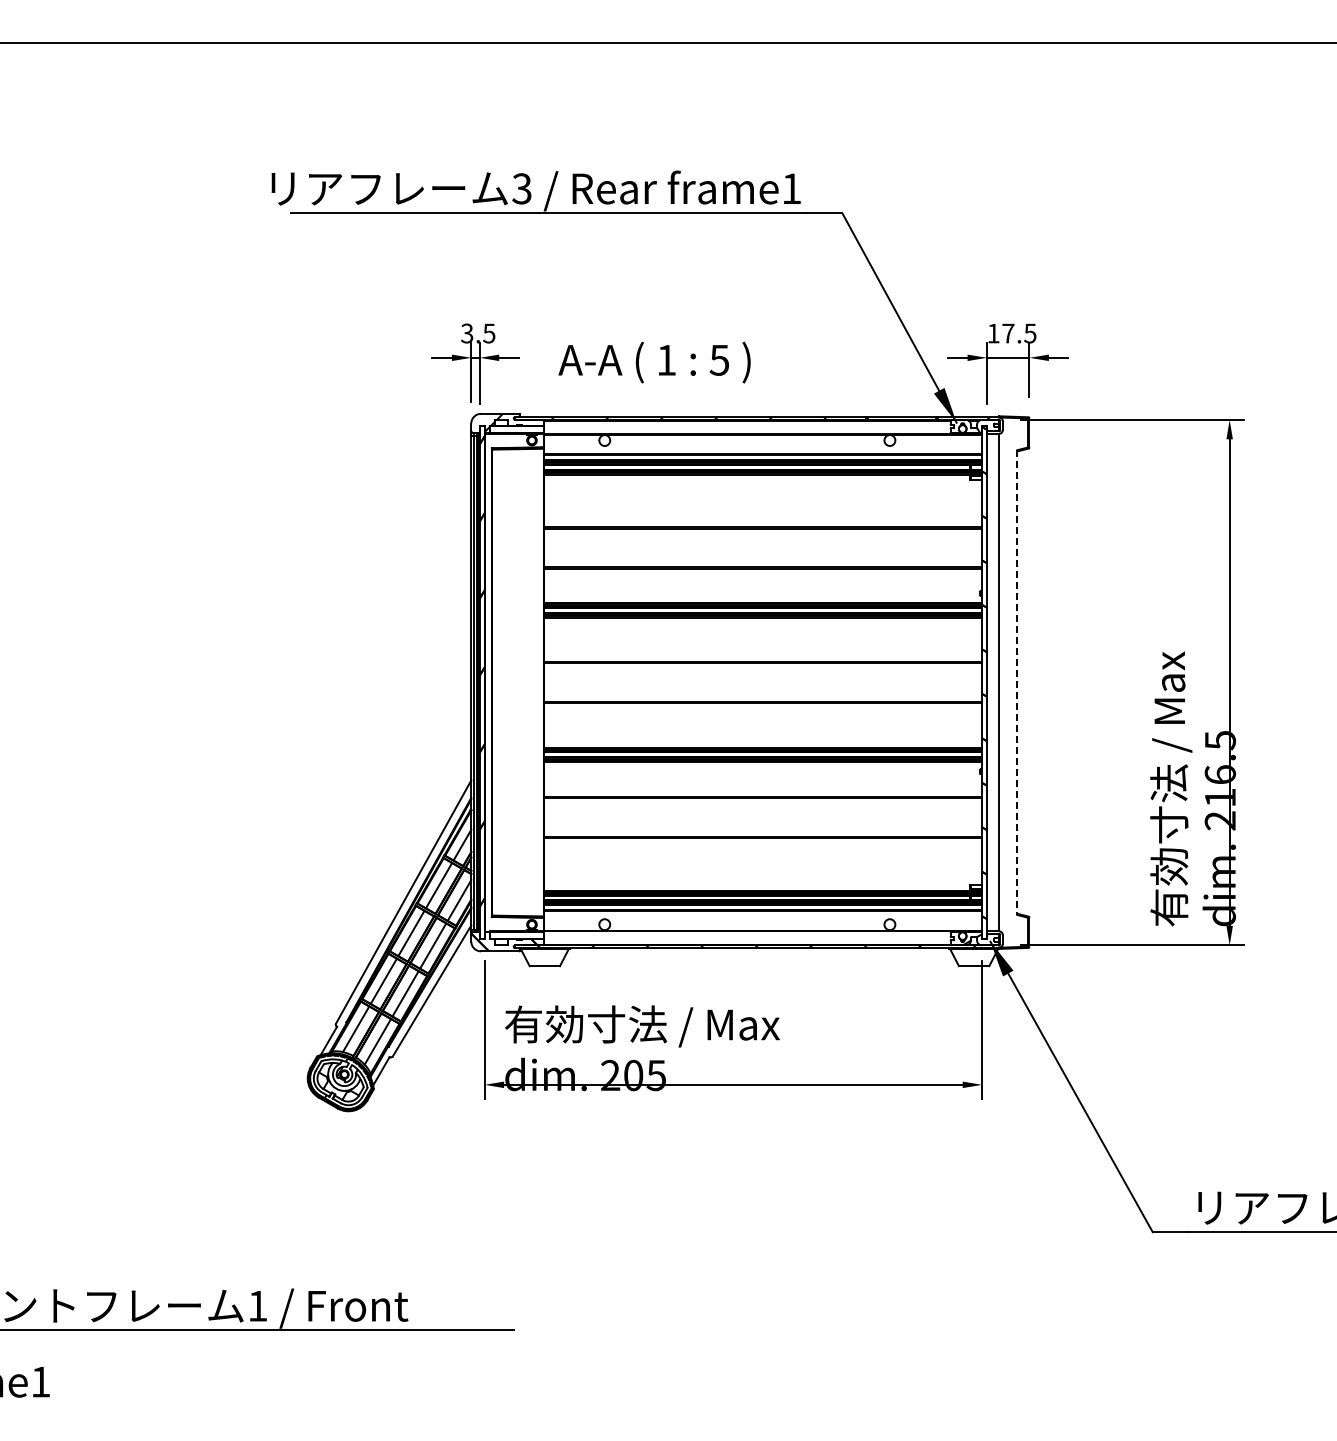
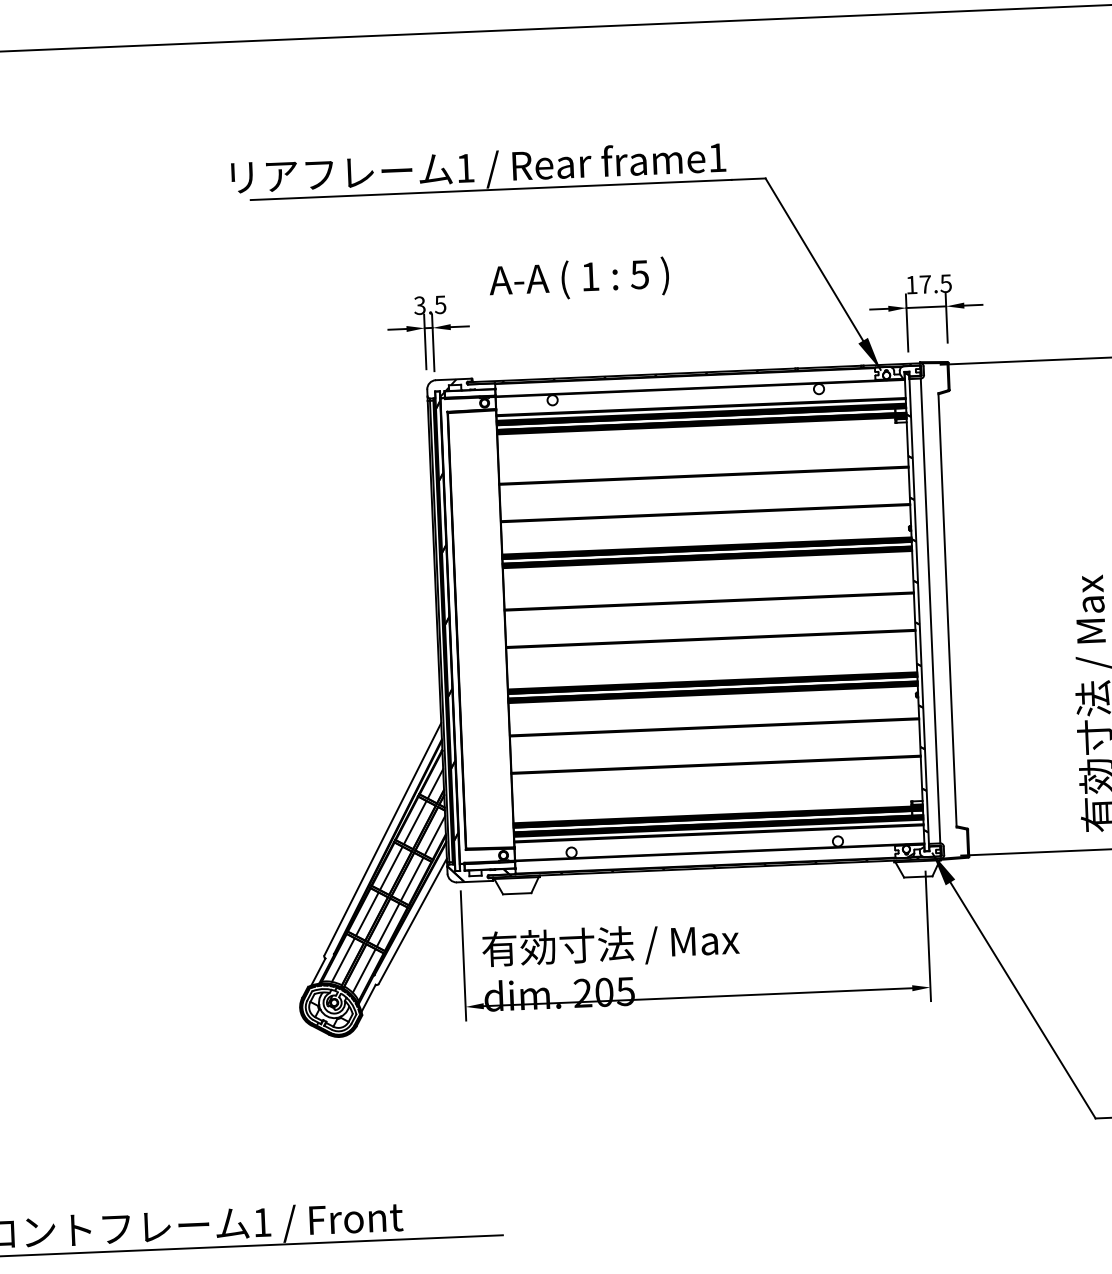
text: (521, 188) -> (464, 168), 3 -> 1
text: (654, 362) -> (579, 279), moved
line: (1017, 683) -> (947, 611), dashed -> solid

